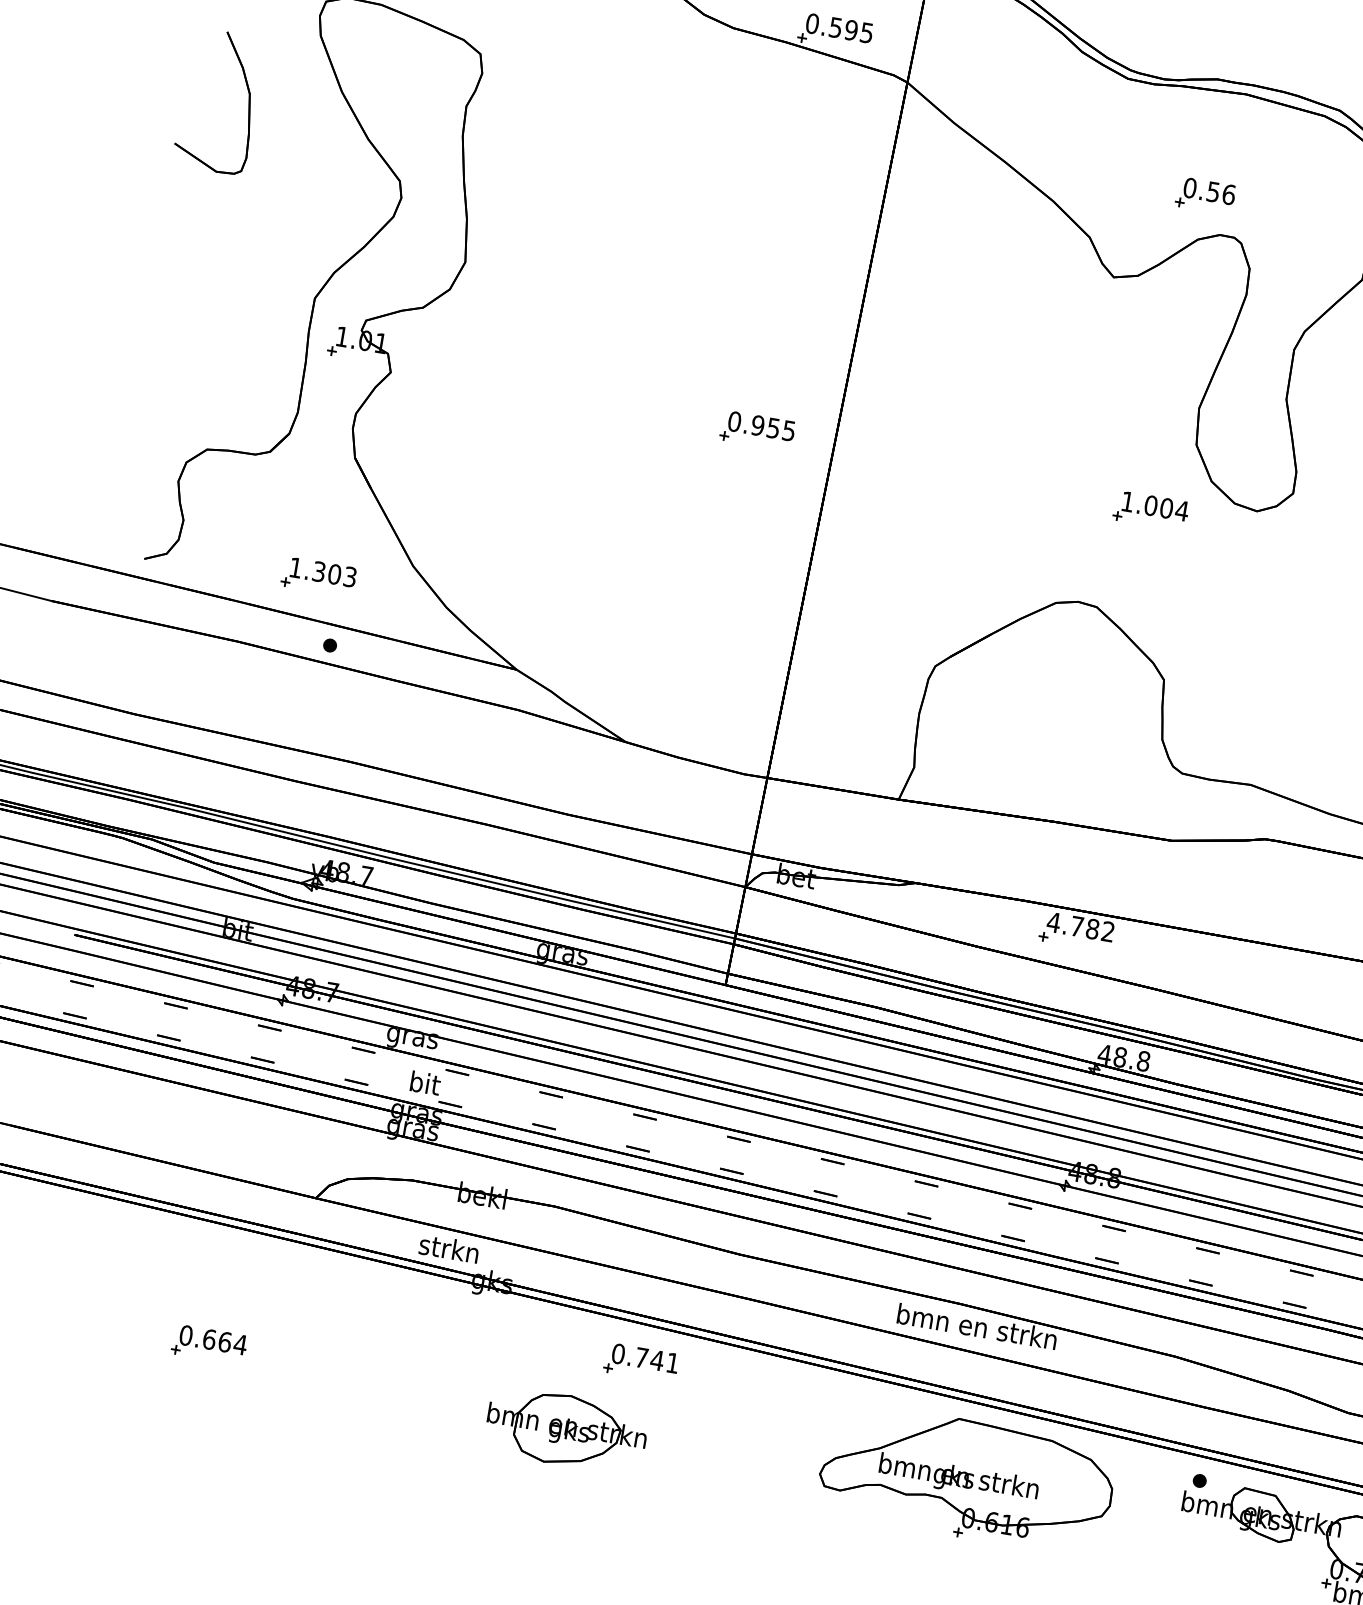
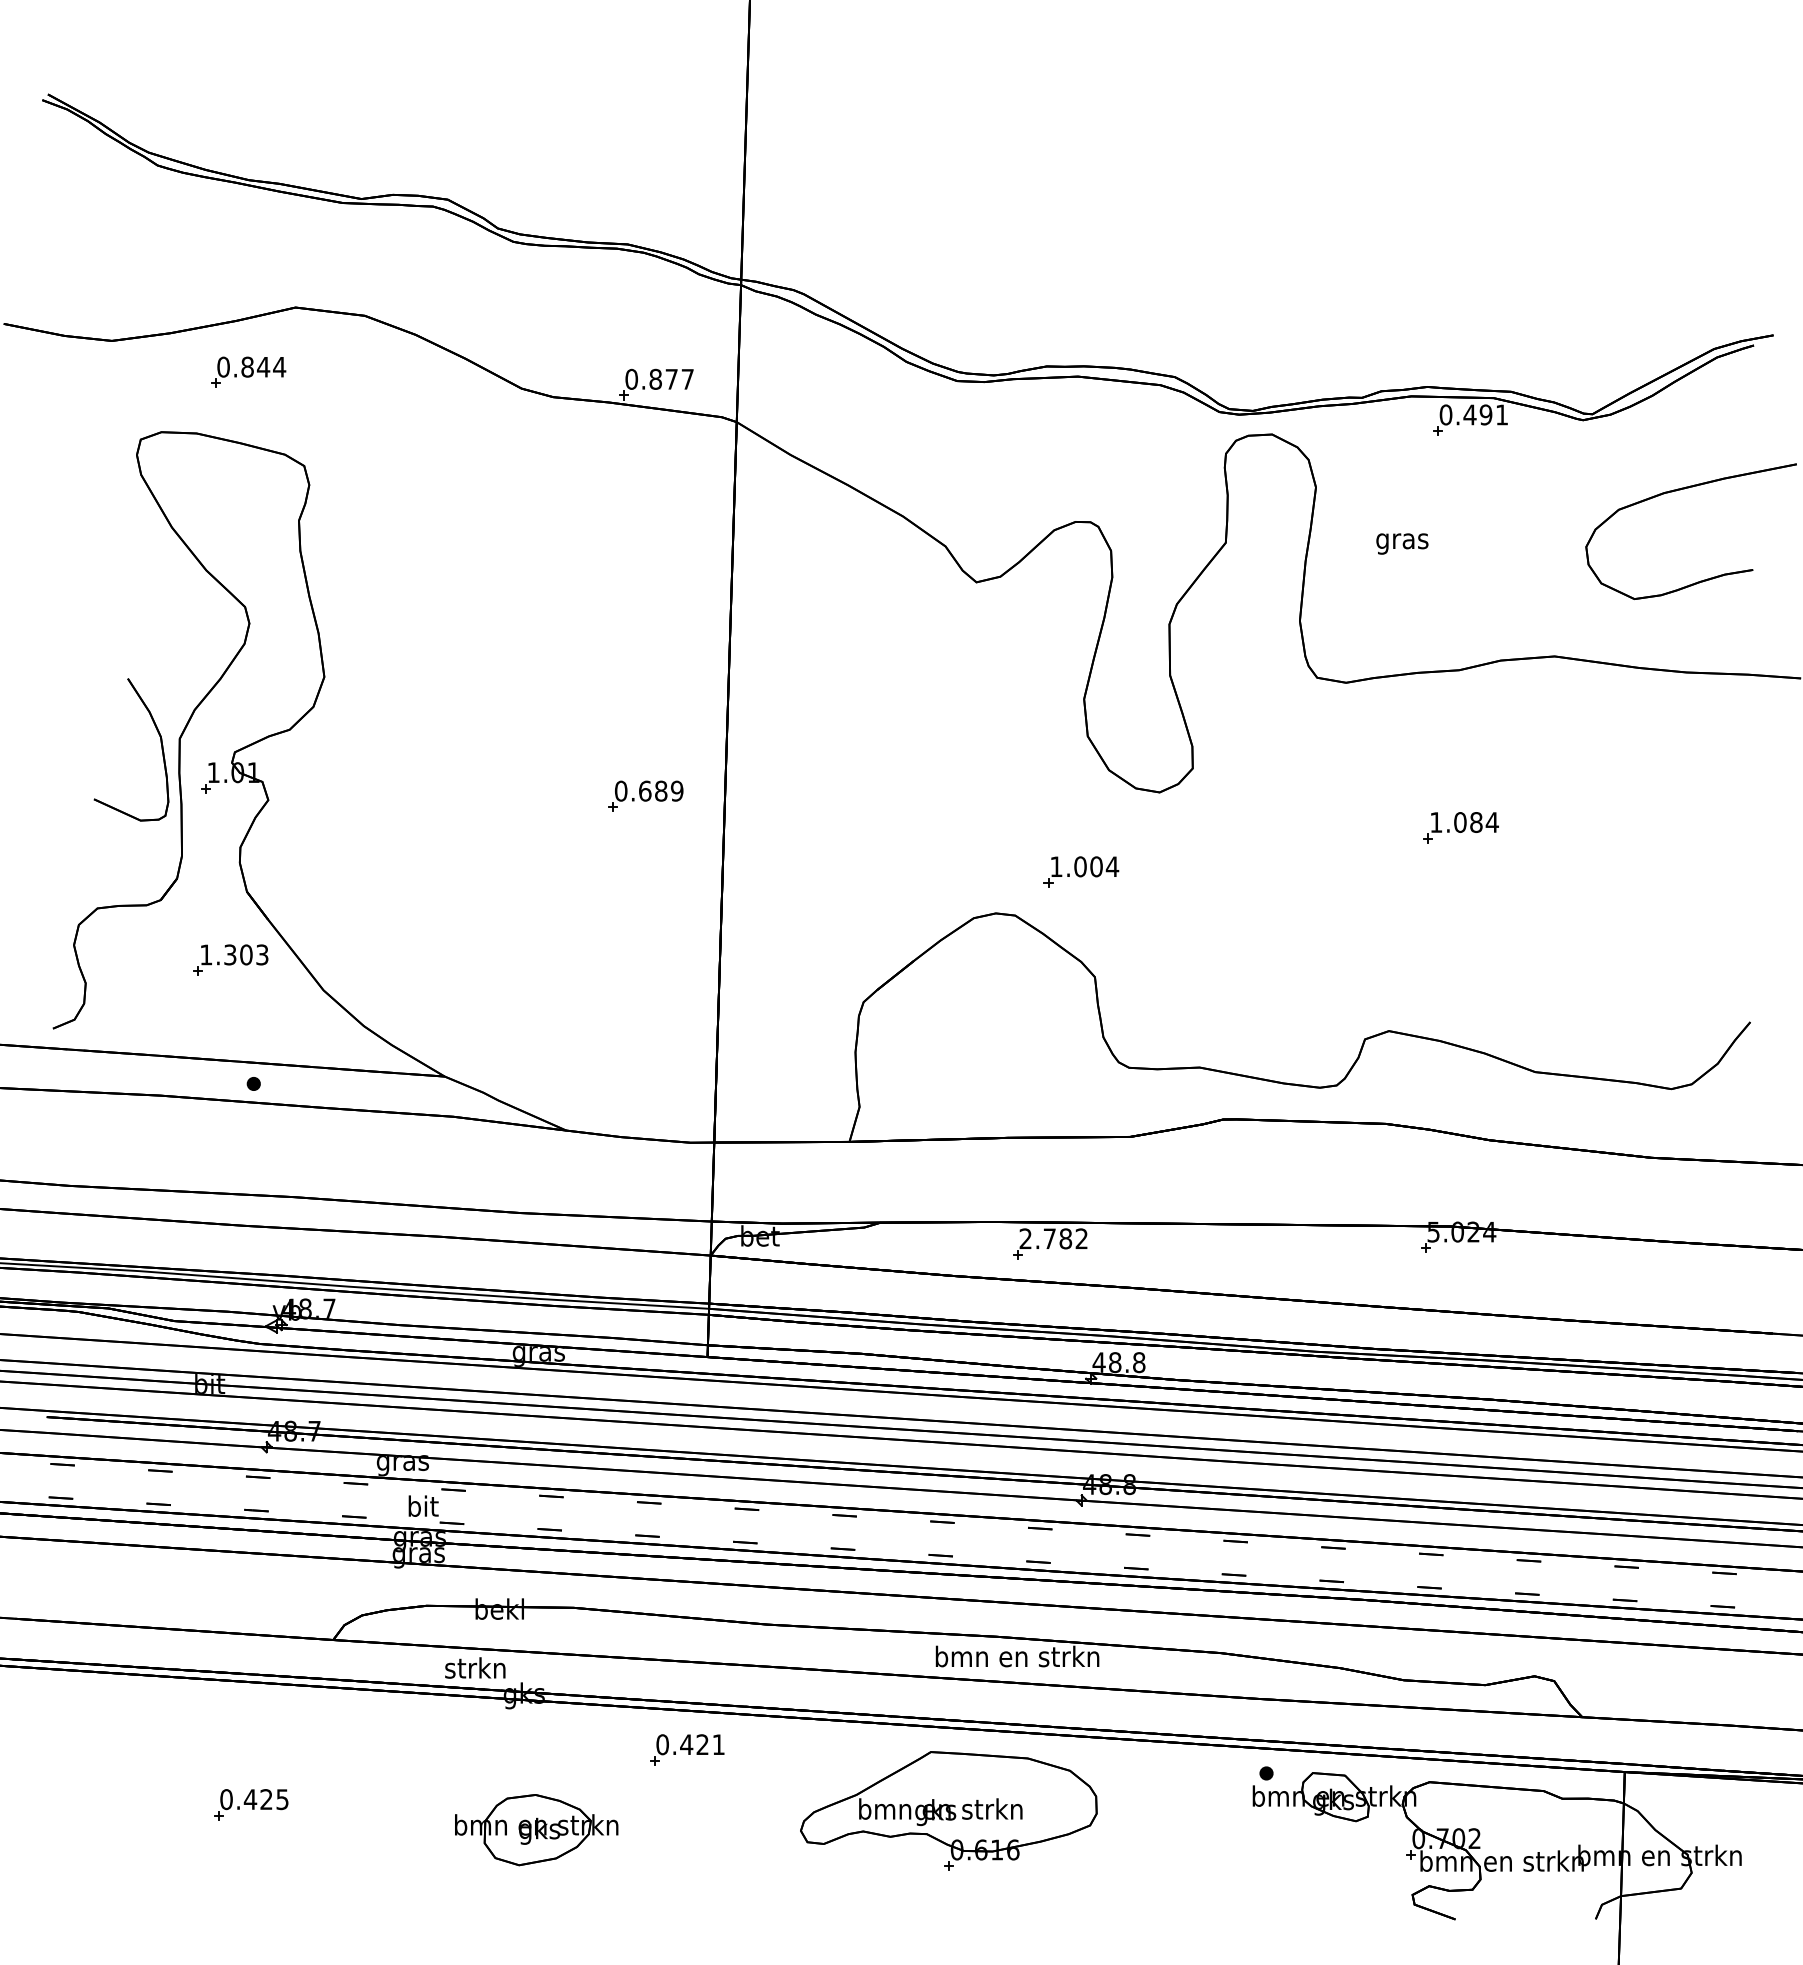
text: (851, 29) -> (671, 378), 0.595 -> 0.877
part: (248, 100) -> (160, 743), moved
part: (1205, 195) -> (1054, 484), removed
text: (772, 427) -> (660, 790), 0.955 -> 0.689
part: (1151, 510) -> (1081, 871), moved
part: (318, 576) -> (230, 959), moved
text: (1053, 922) -> (1025, 1238), 4.782 -> 2.782
text: (224, 1342) -> (266, 1799), 0.664 -> 0.425
text: (649, 1358) -> (694, 1744), 0.741 -> 0.421
part: (566, 1430) -> (536, 1830), moved
part: (966, 1478) -> (948, 1810), moved

